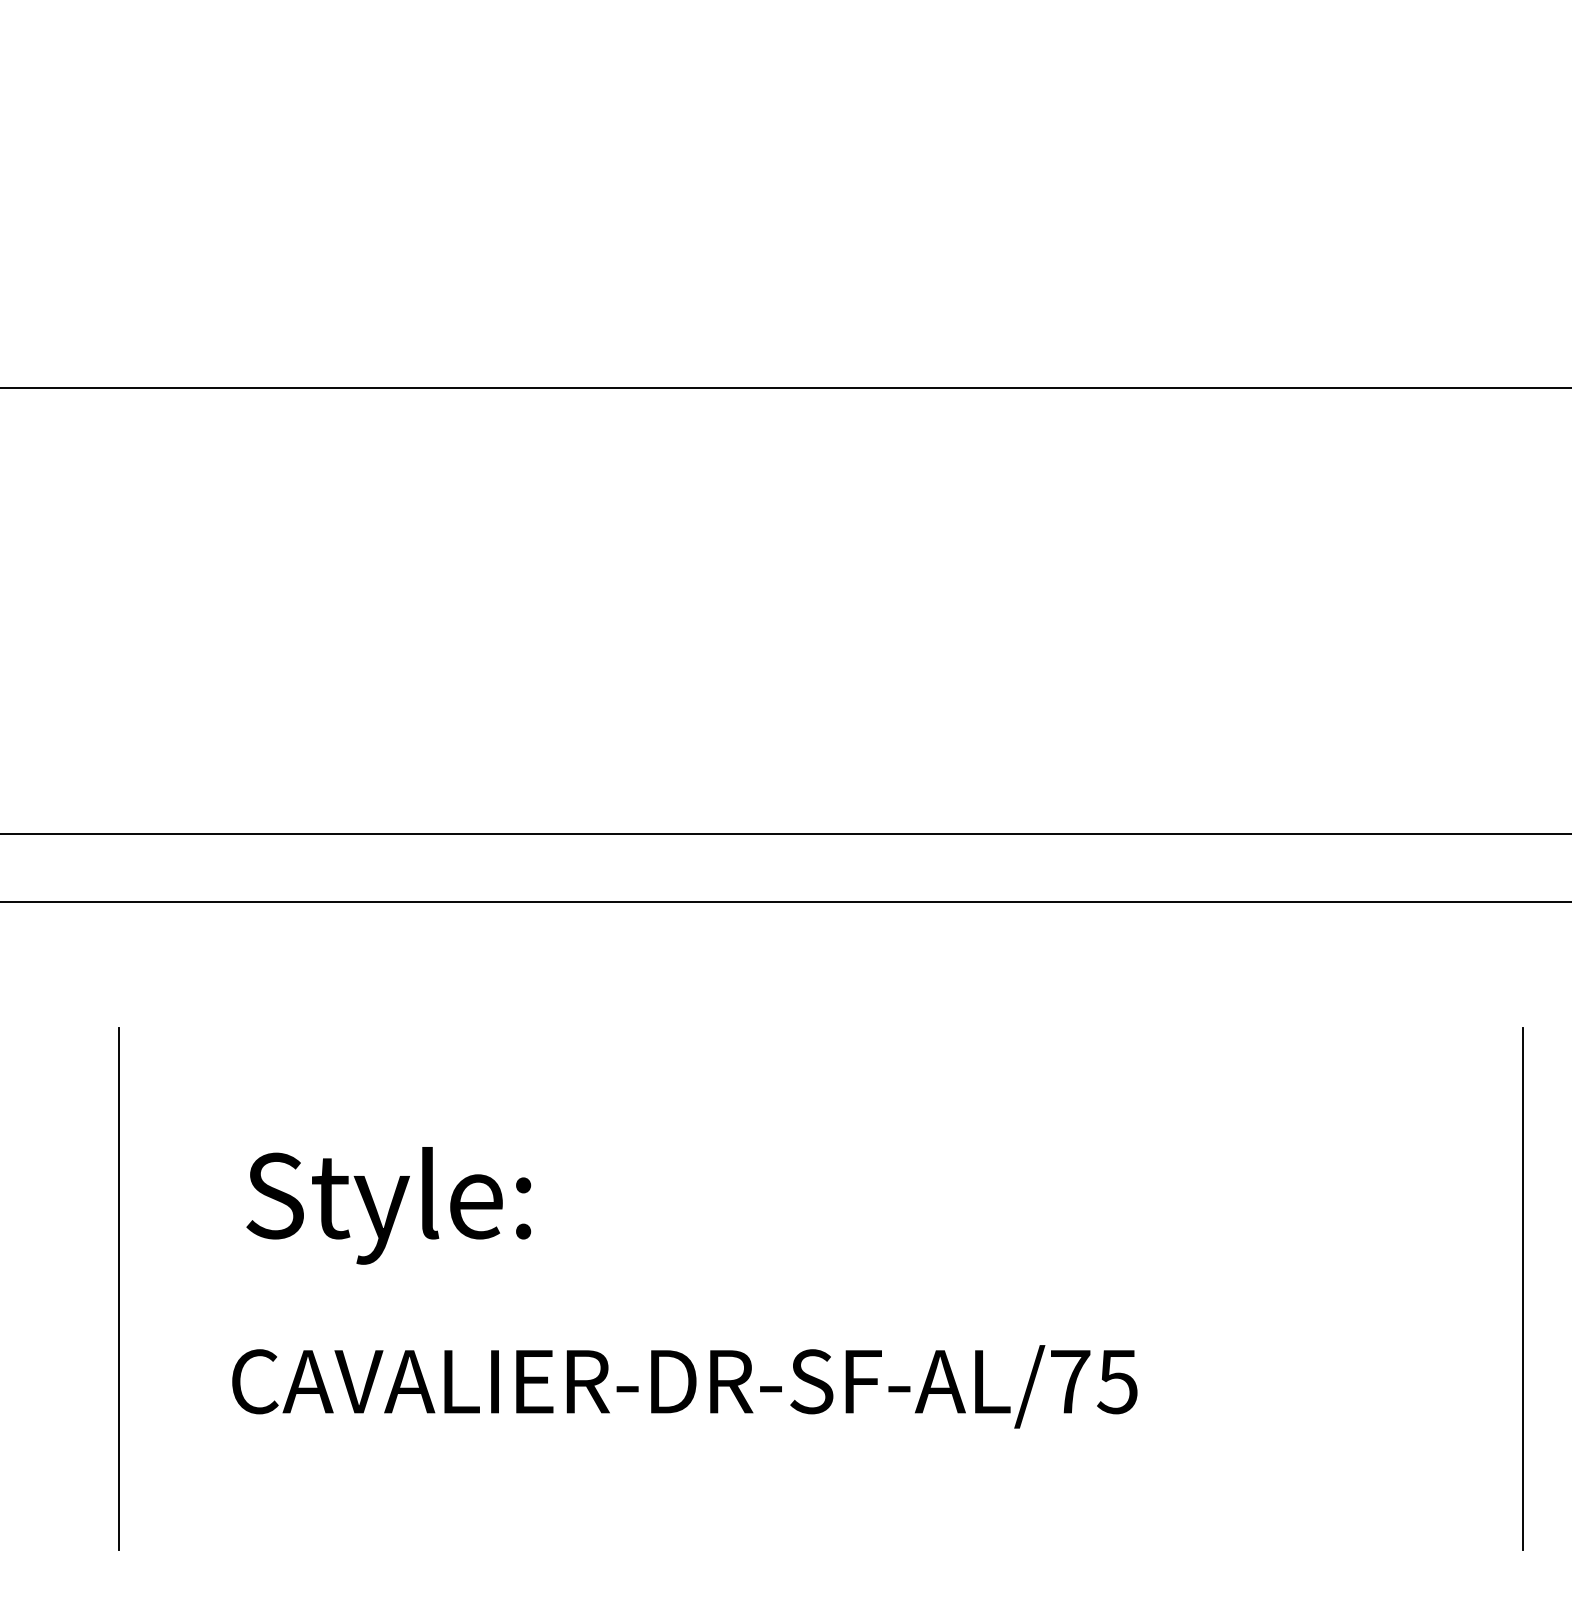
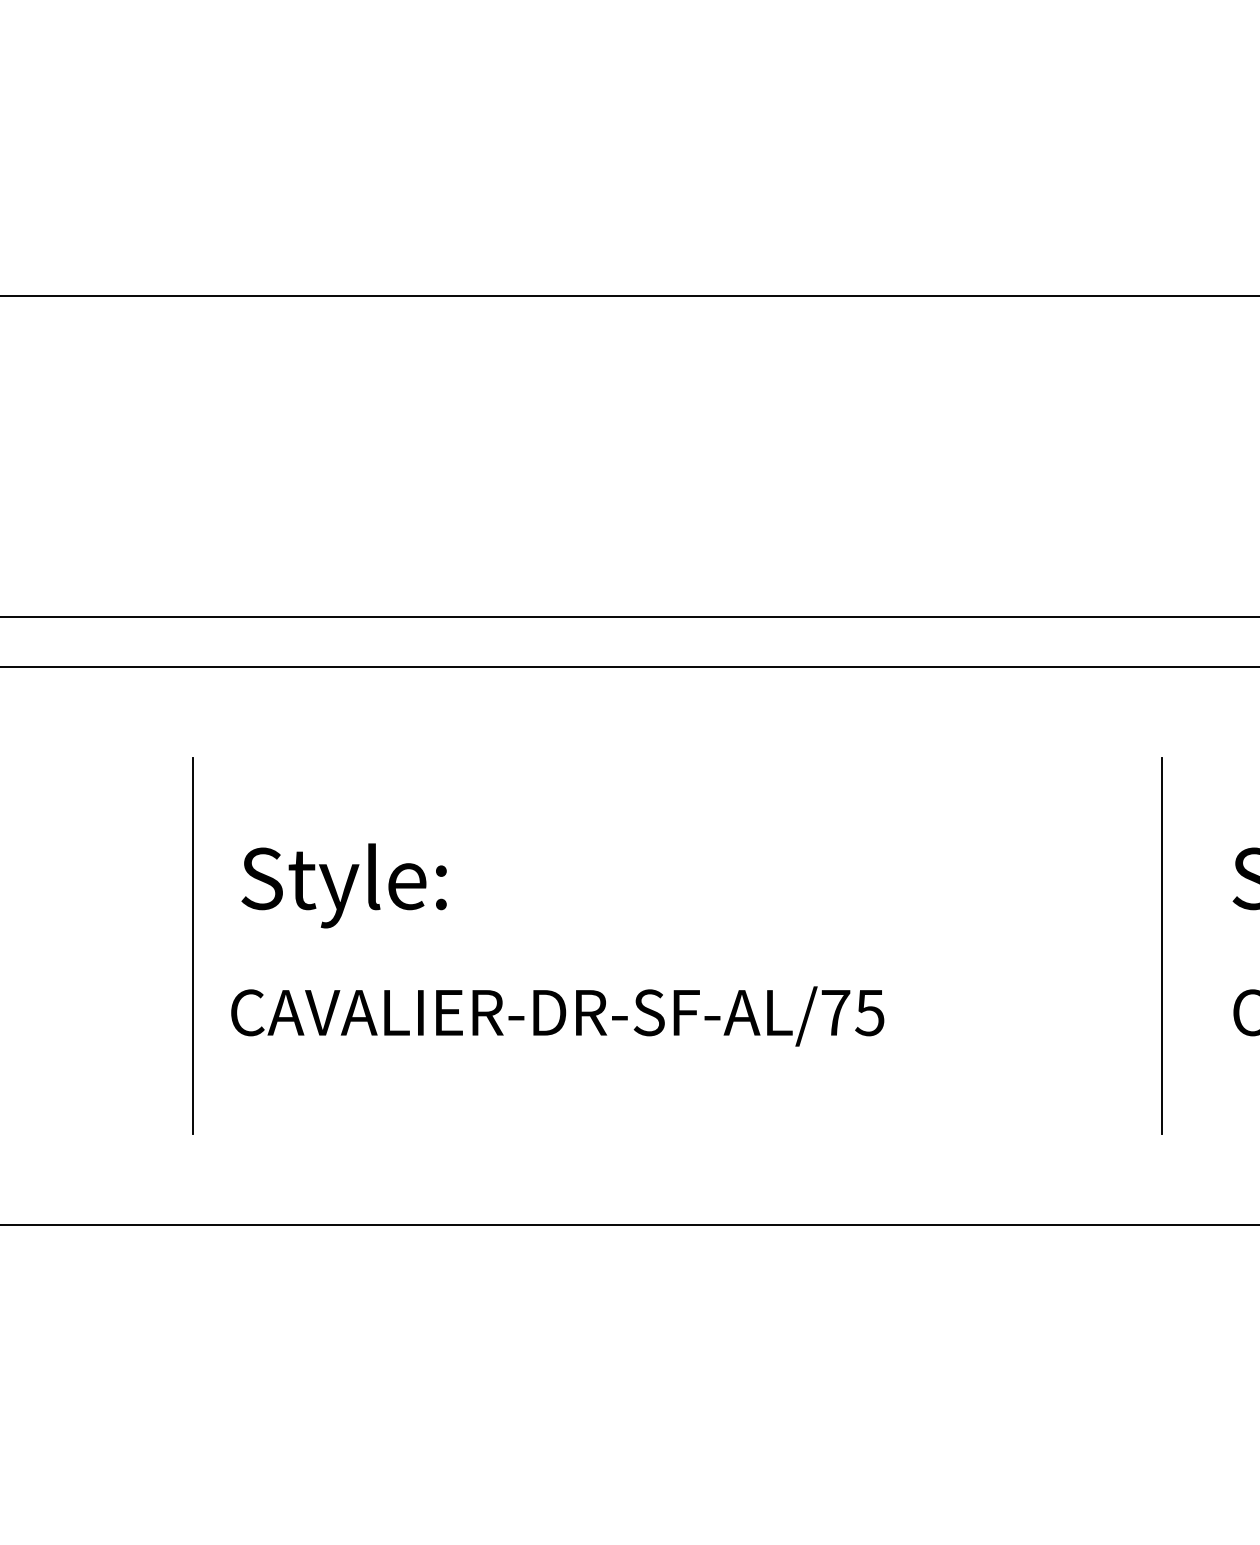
line: (118, 1288) -> (192, 945), moved

